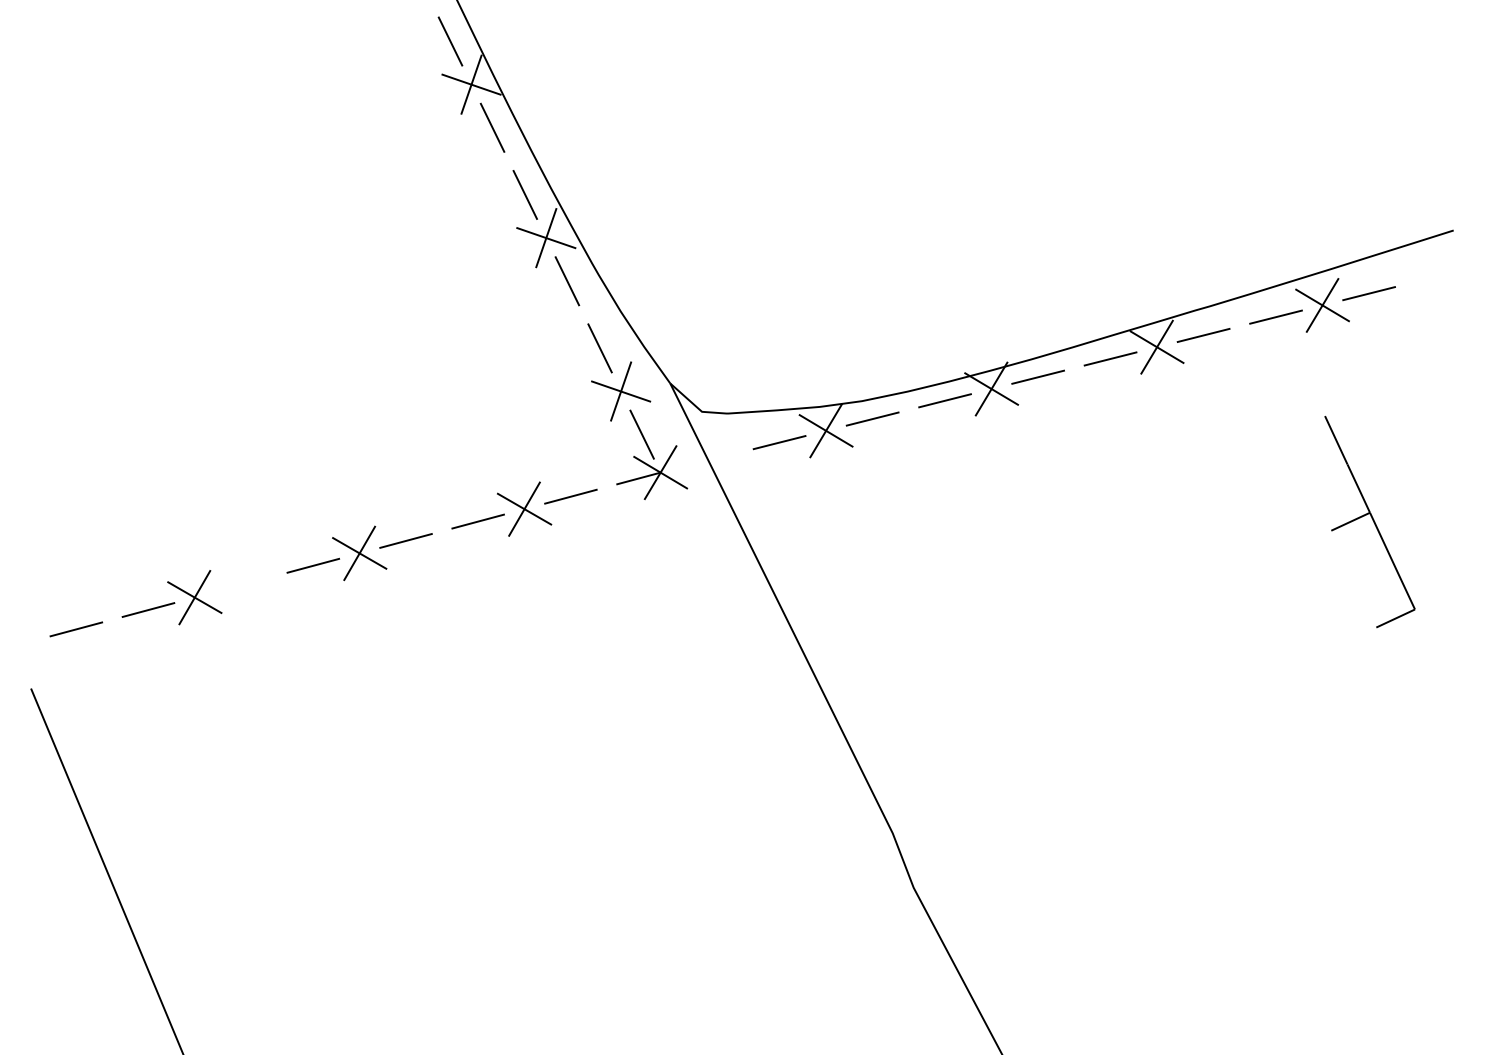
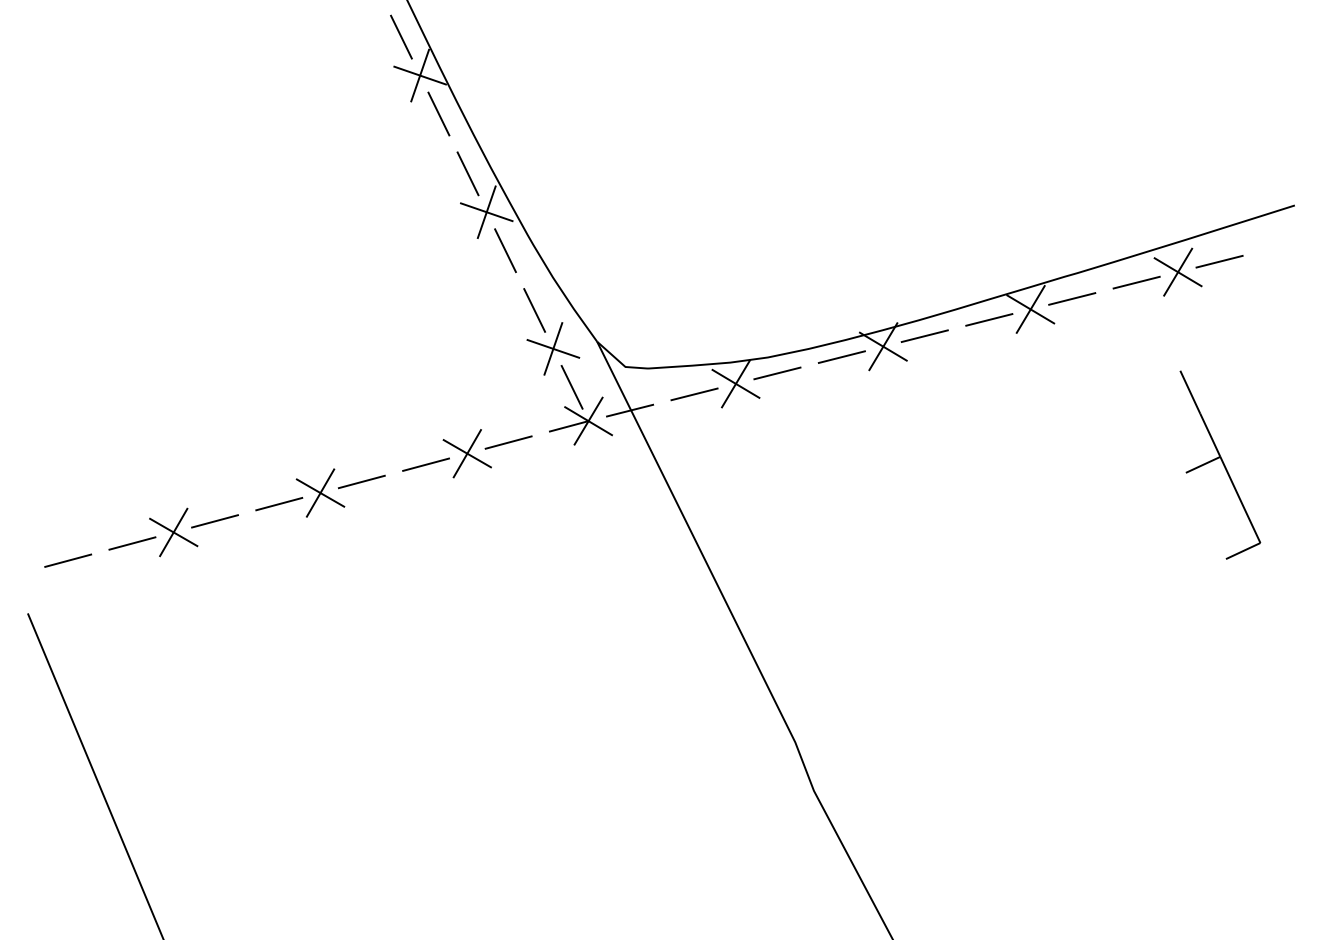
line: (707, 460) -> (630, 410), added
line: (240, 585) -> (214, 521), added

